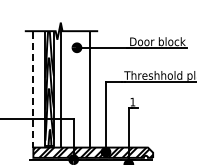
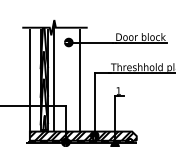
line: (33, 90) -> (29, 80), dashed -> solid

